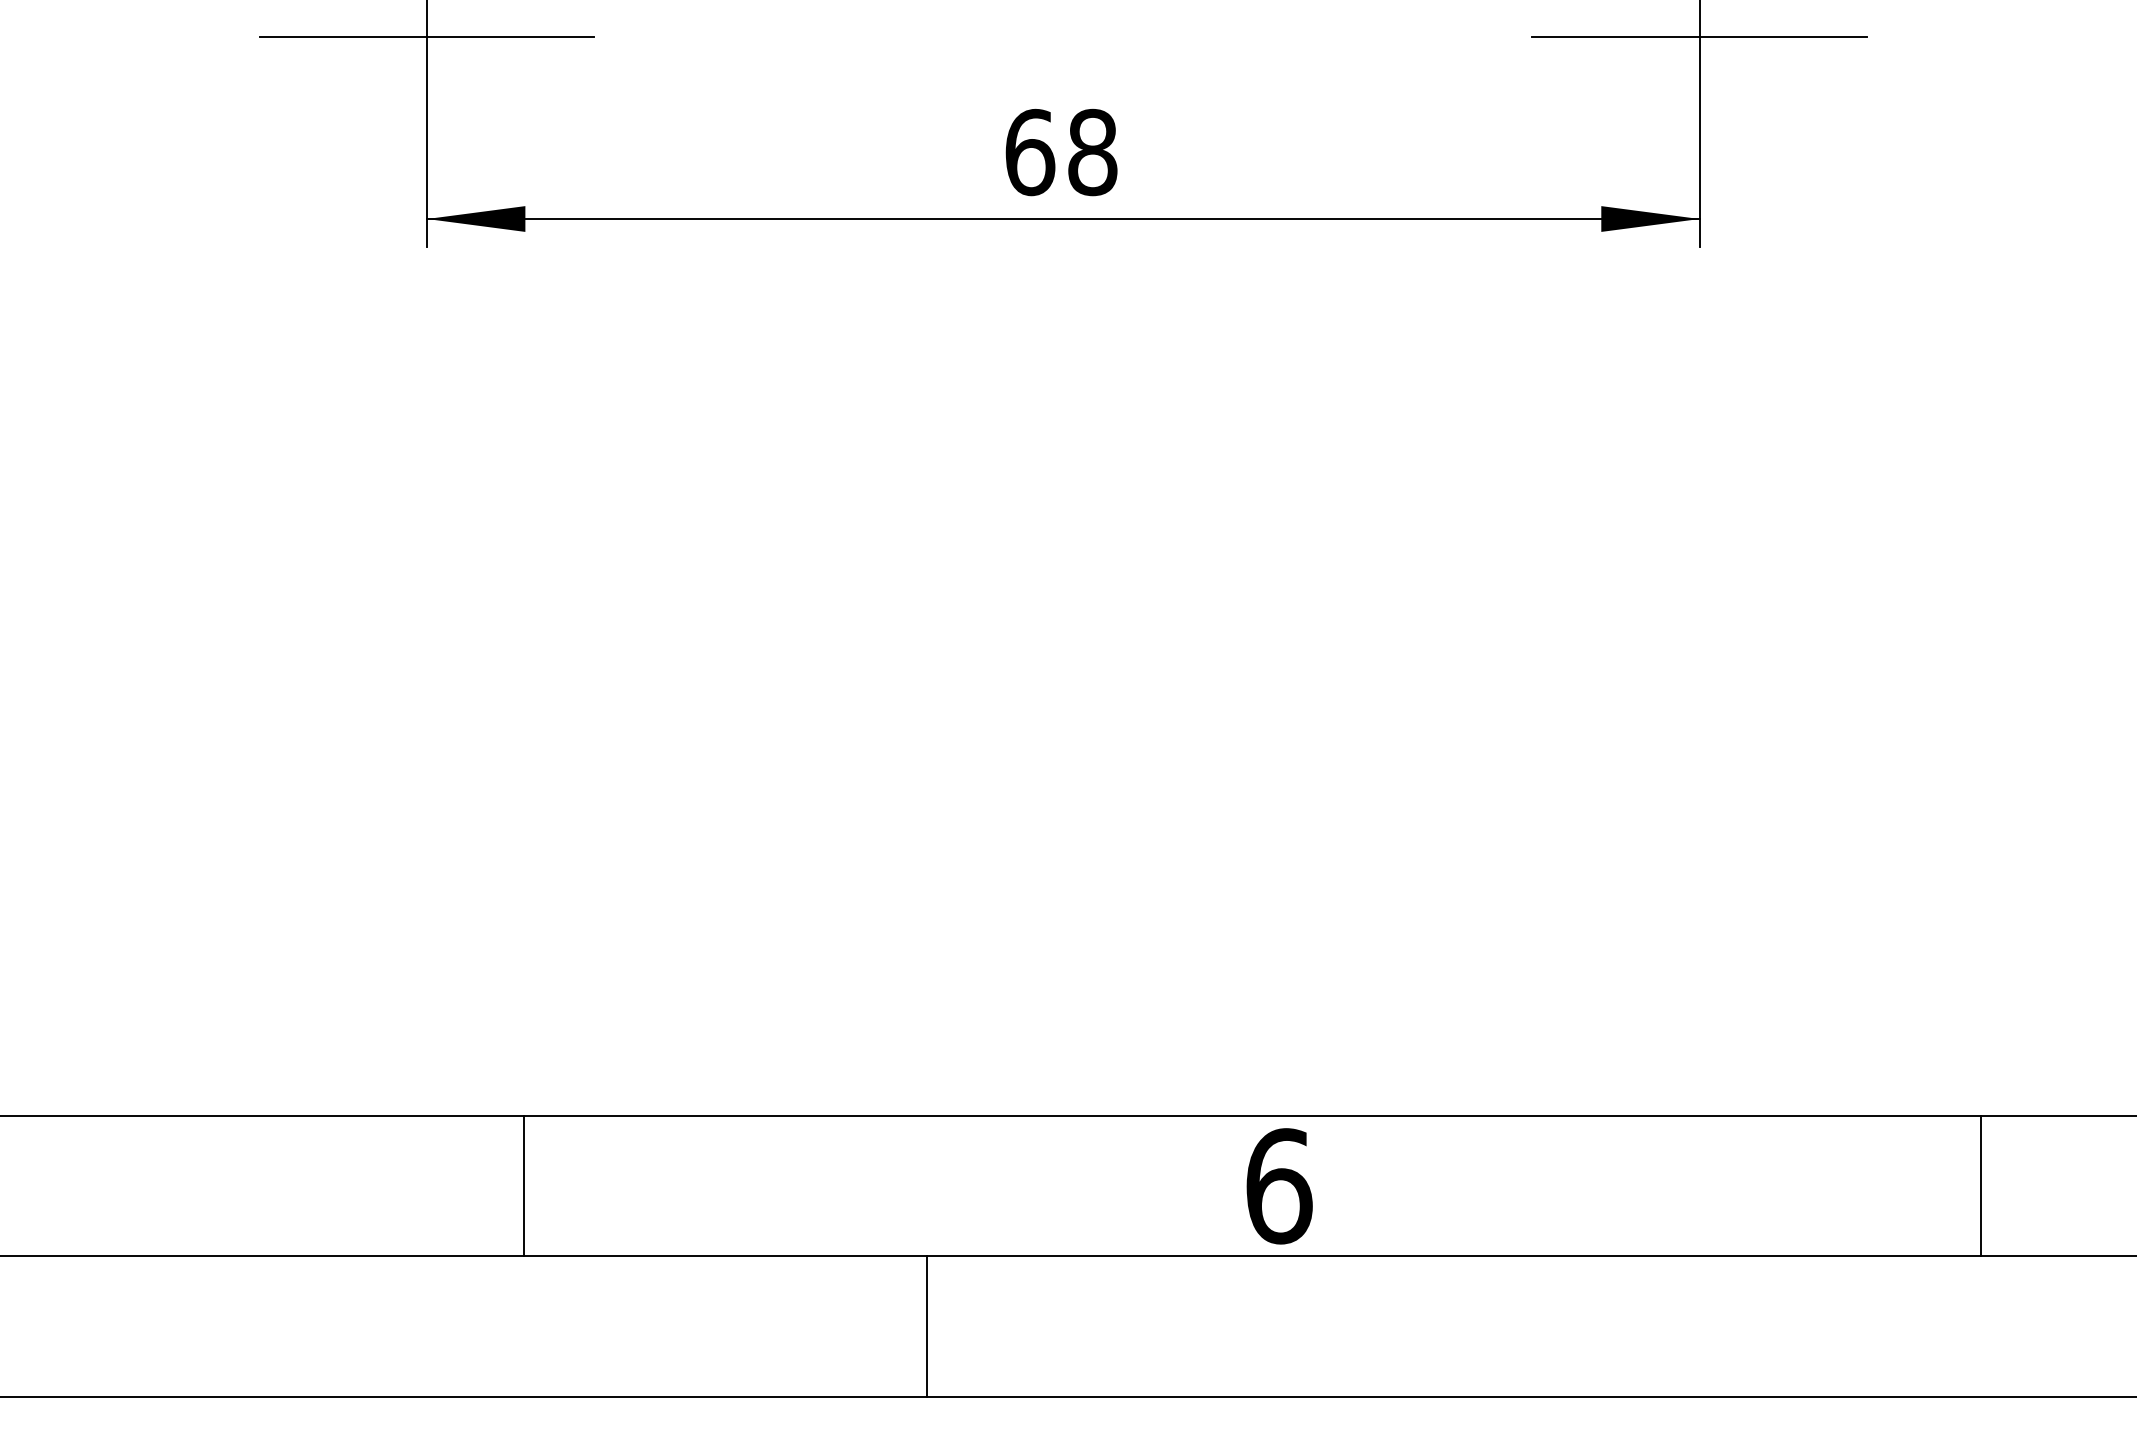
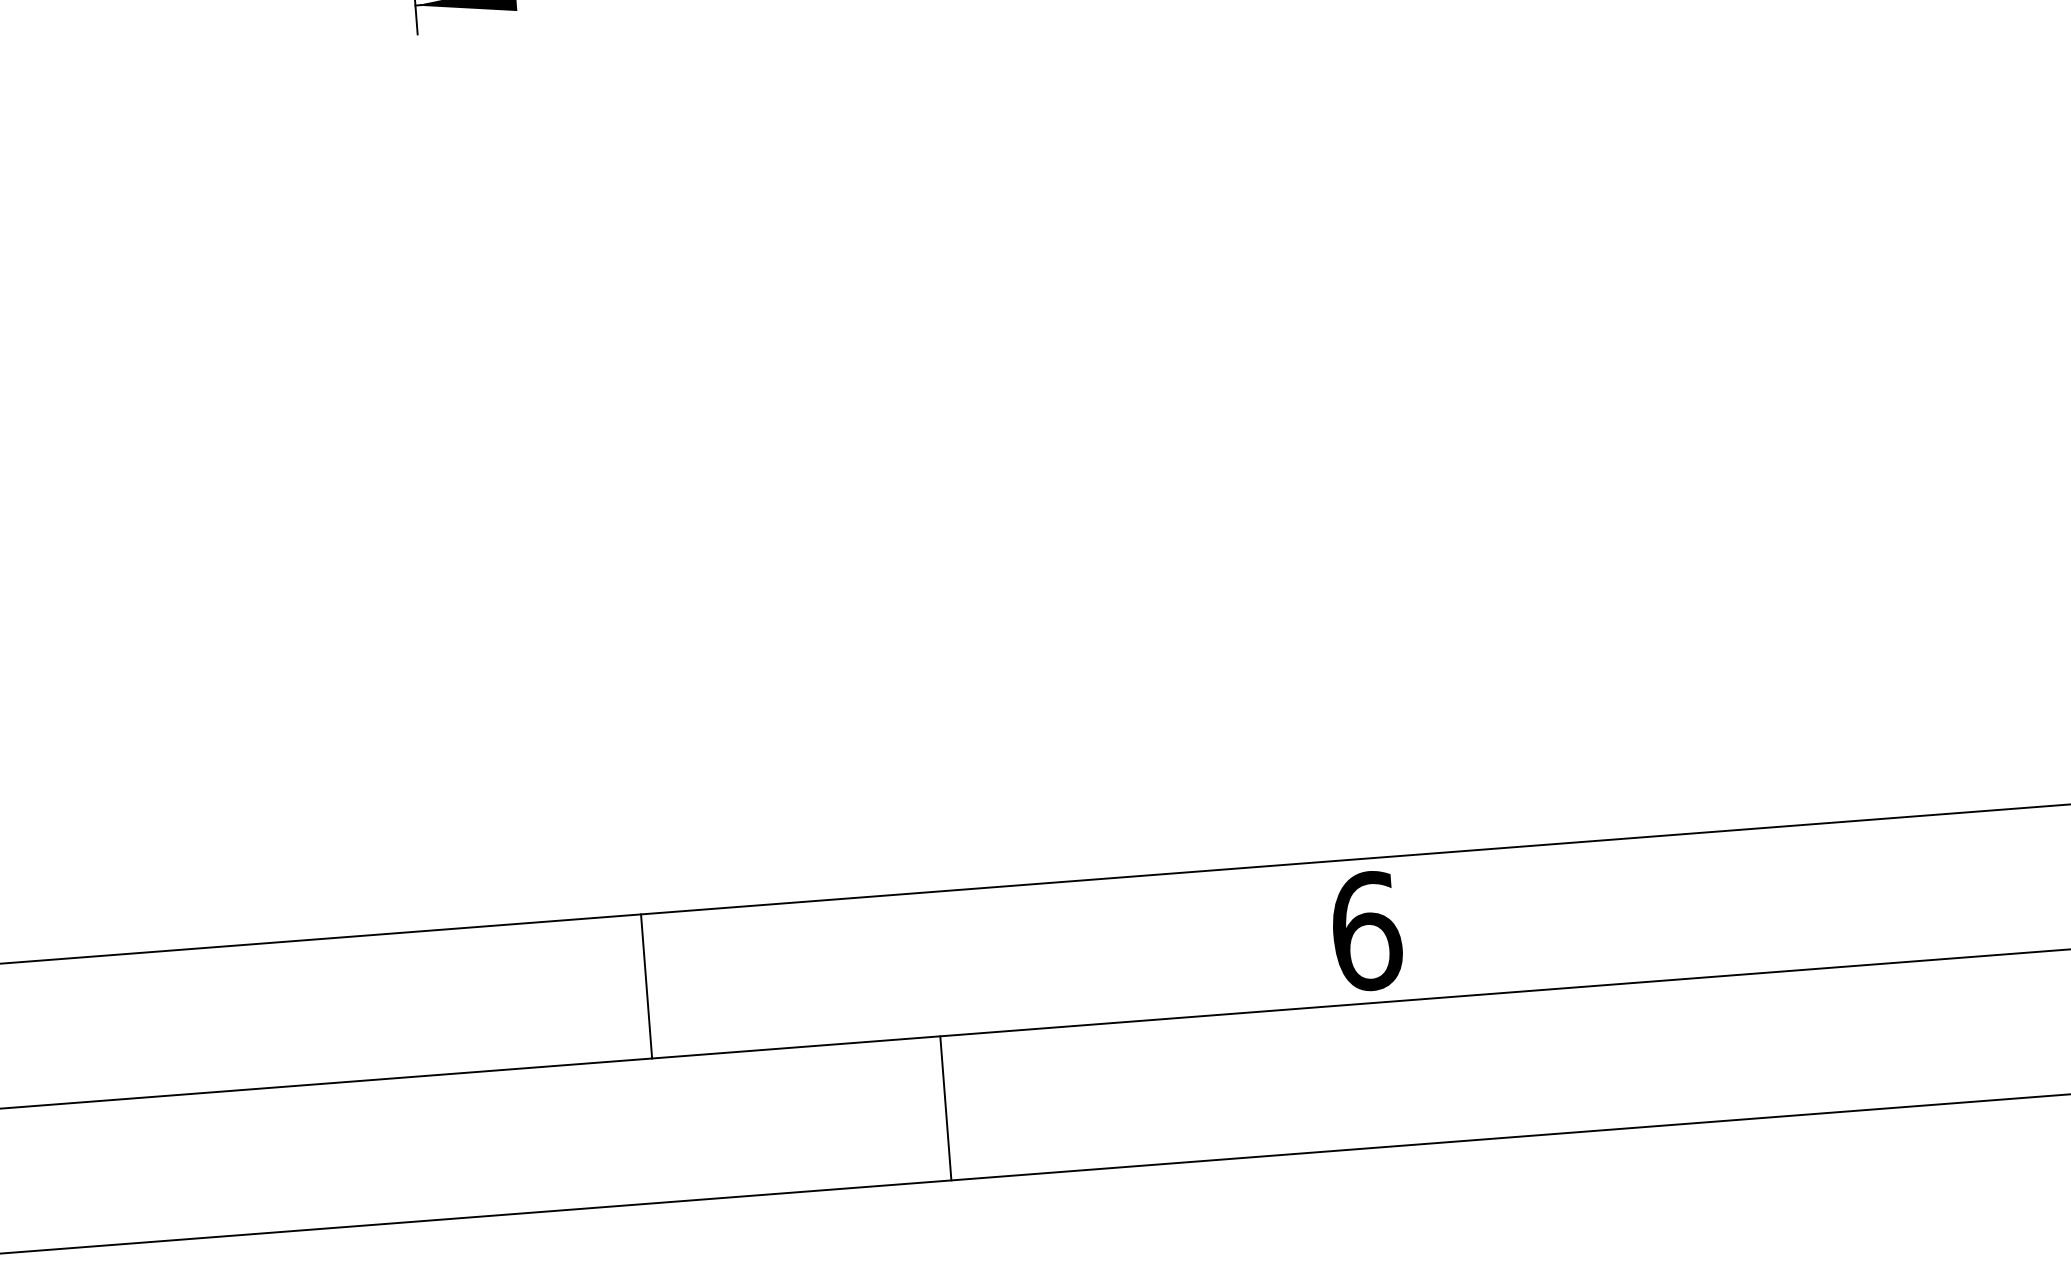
line: (523, 1185) -> (646, 985), moved
line: (926, 1326) -> (945, 1108), moved

